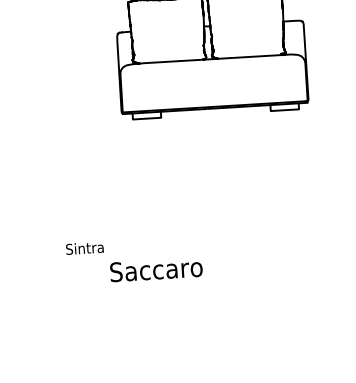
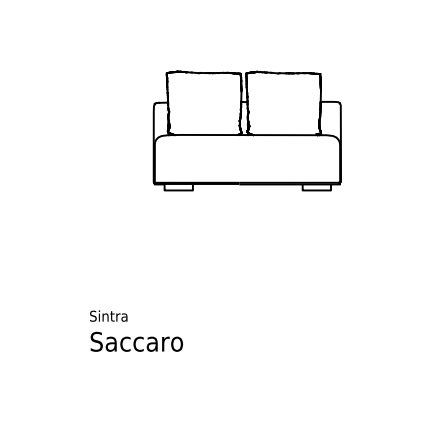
text: (156, 269) -> (136, 341), moved

